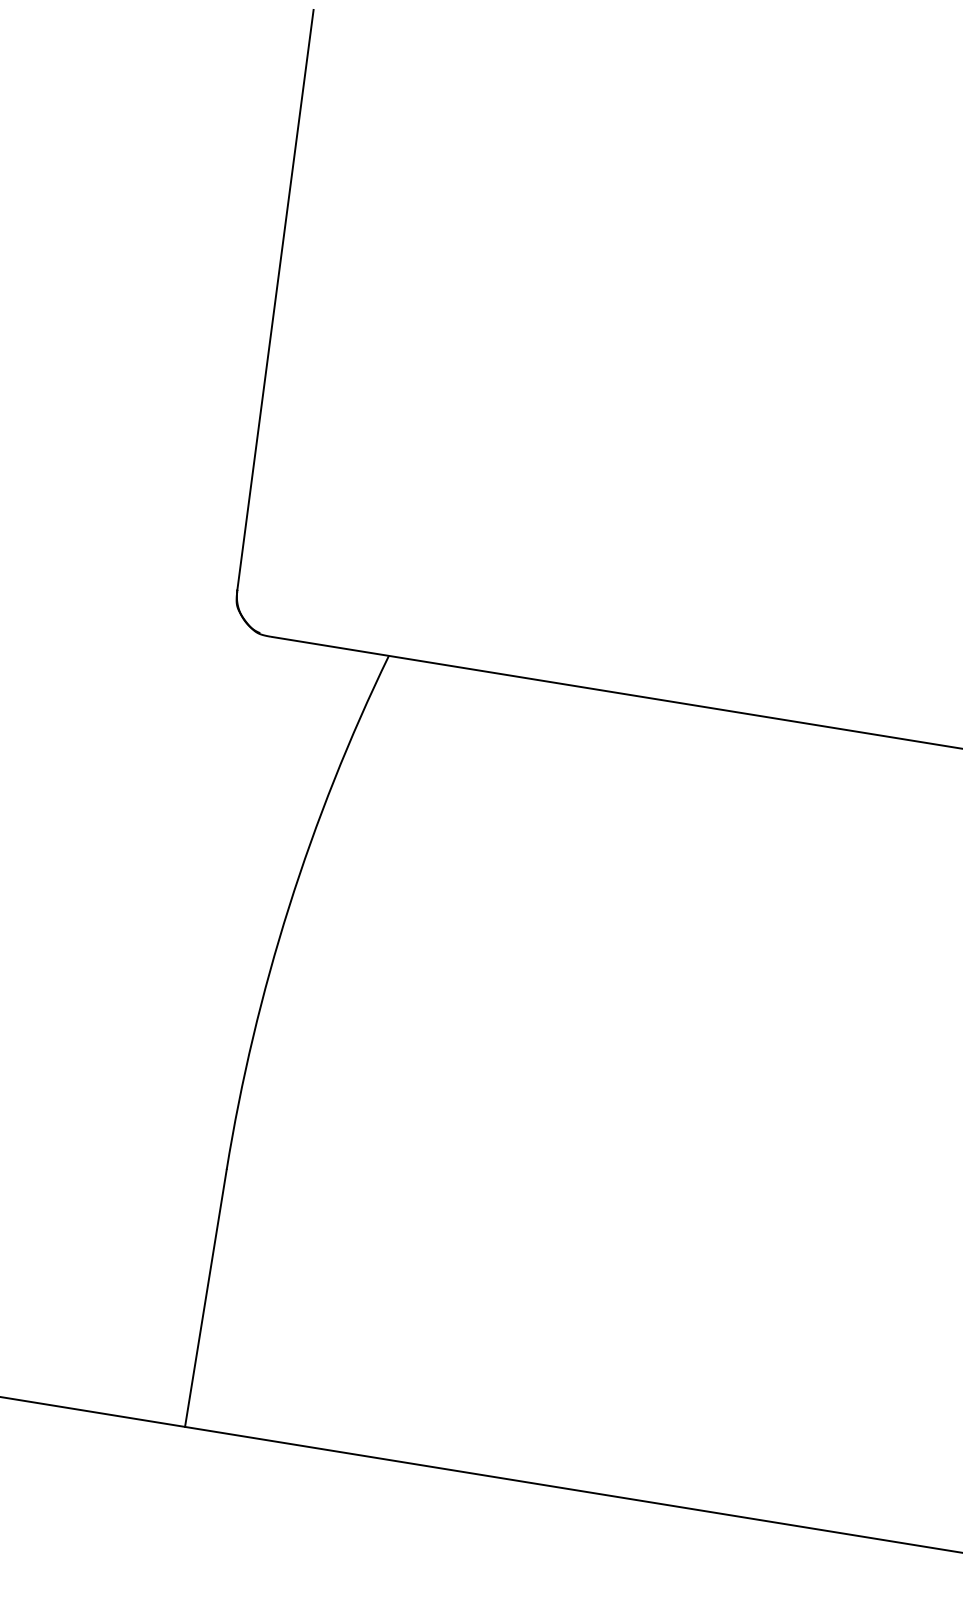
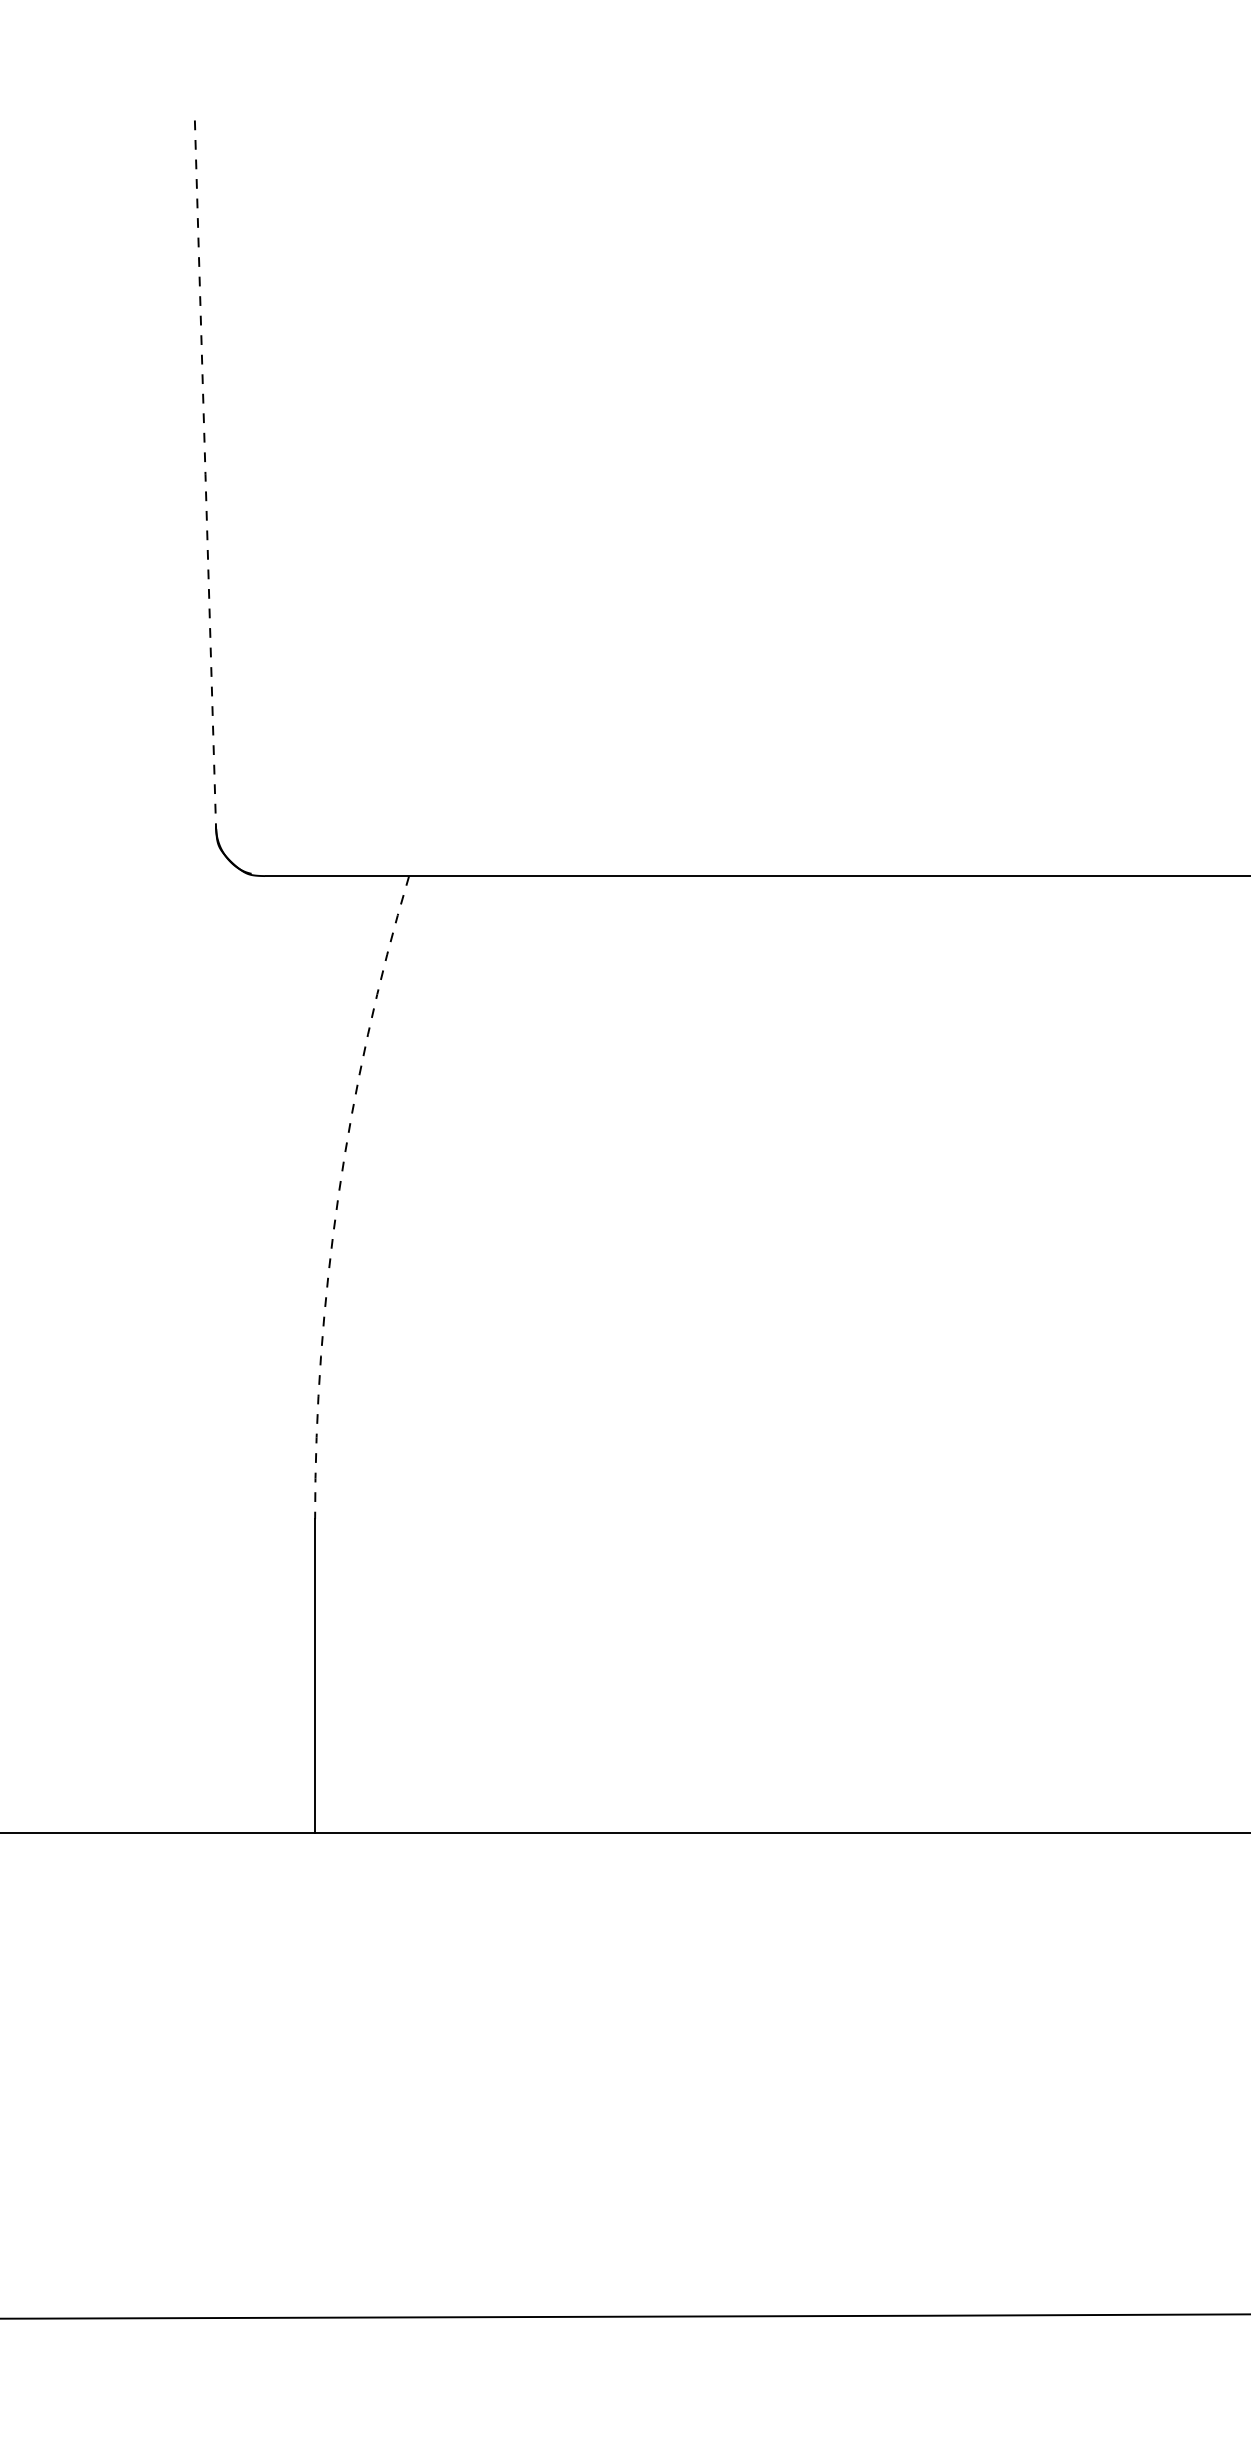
line: (275, 300) -> (205, 474), solid -> dashed
arc: (288, 907) -> (338, 1194), solid -> dashed

